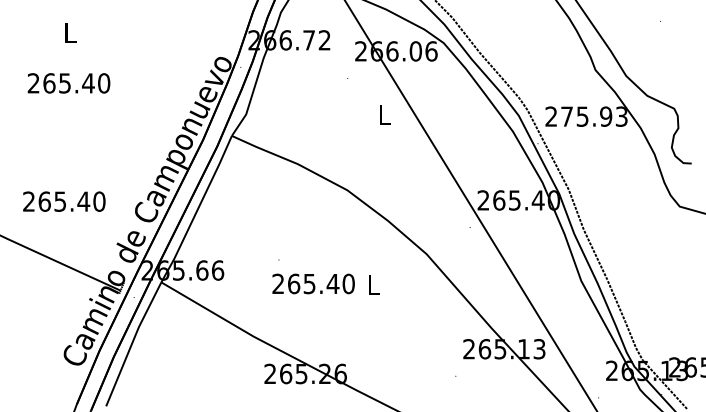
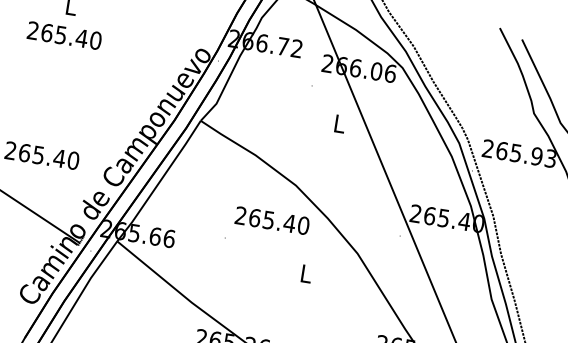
text: (68, 83) -> (64, 35), moved
text: (567, 116) -> (502, 150), 275.93 -> 265.93
text: (313, 283) -> (272, 220), moved

